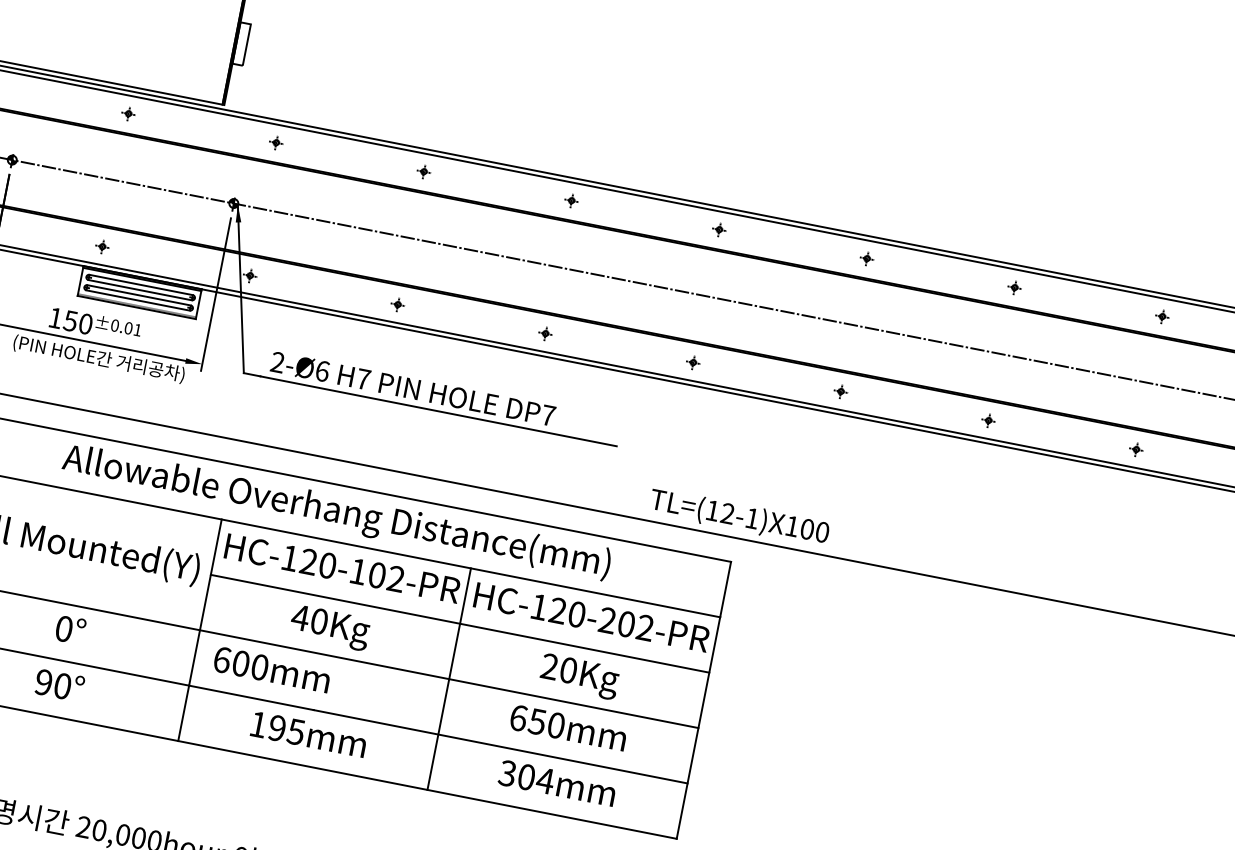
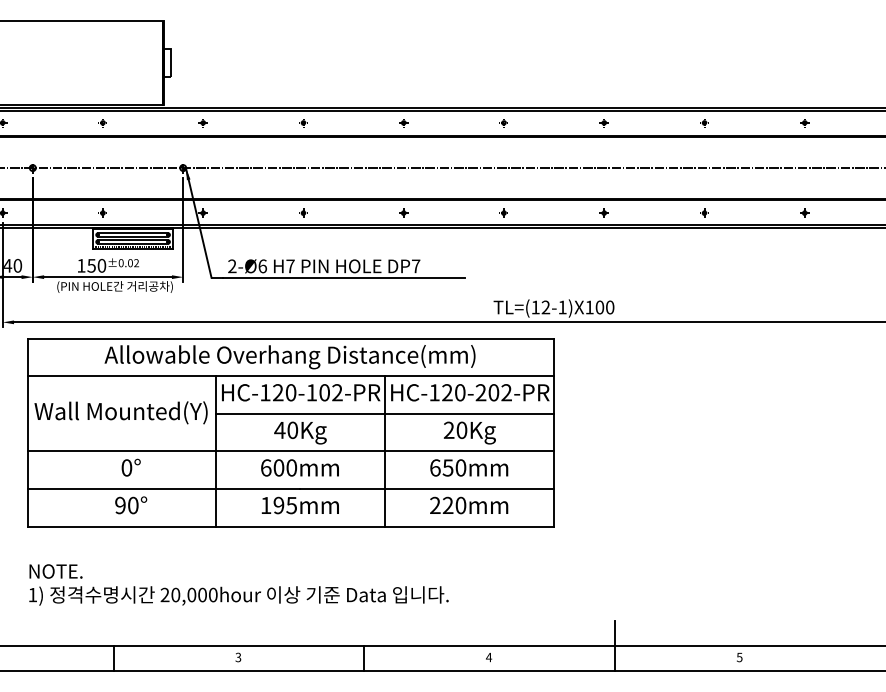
text: (137, 330) -> (136, 263), ±0.01 -> ±0.02
text: (271, 668) -> (299, 467), moved
text: (527, 777) -> (448, 505), 304mm -> 220mm

